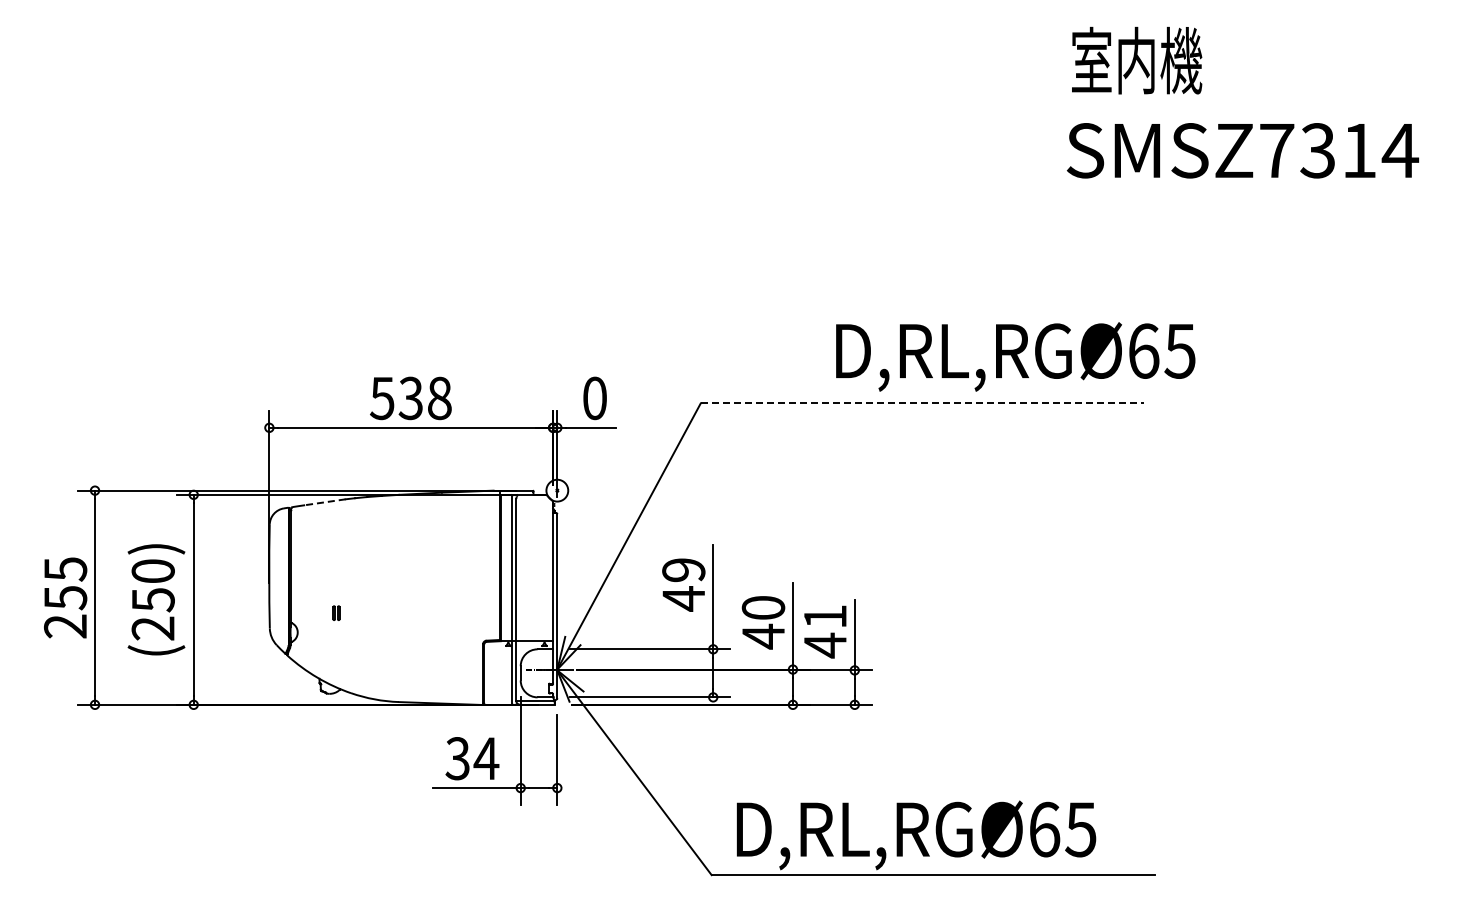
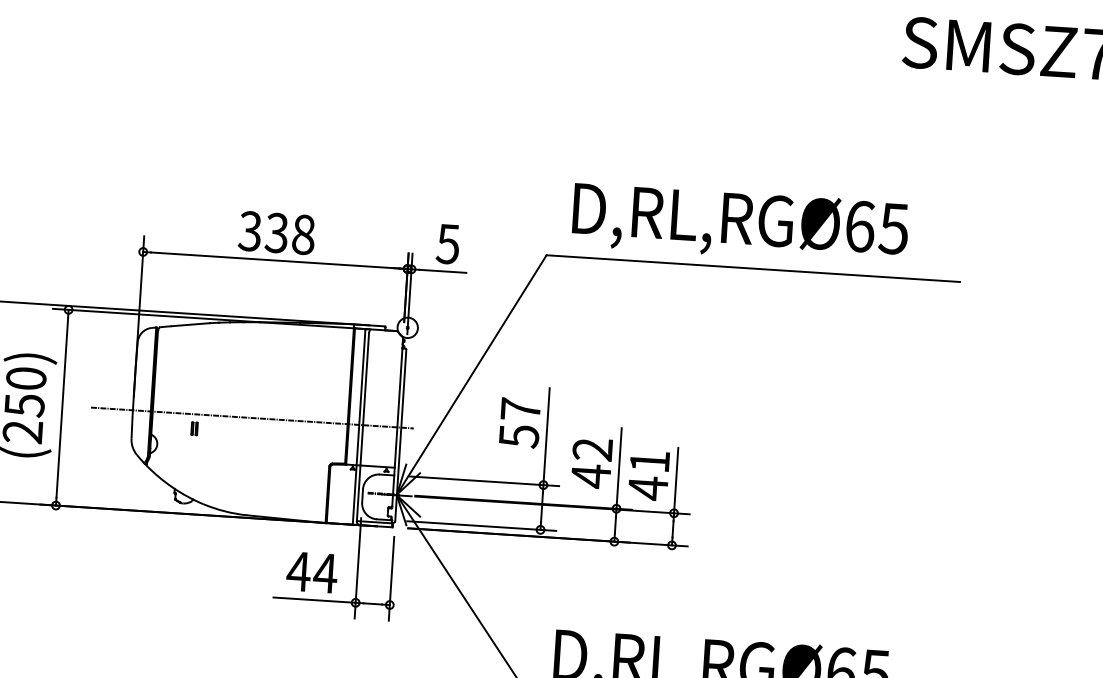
text: (1015, 356) -> (740, 223), moved
text: (382, 397) -> (250, 230), 538 -> 338
text: (594, 398) -> (447, 244), 0 -> 5
line: (922, 403) -> (753, 268), dashed -> solid
line: (324, 502) -> (190, 324), dashed -> solid
text: (683, 584) -> (519, 422), 49 -> 57
line: (397, 597) -> (252, 417), added
text: (763, 607) -> (592, 449), 40 -> 42
text: (457, 758) -> (298, 571), 34 -> 44

